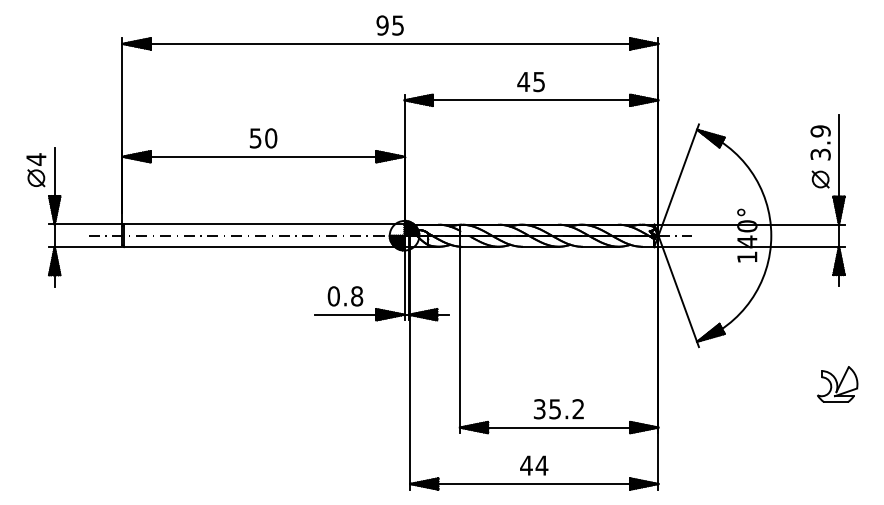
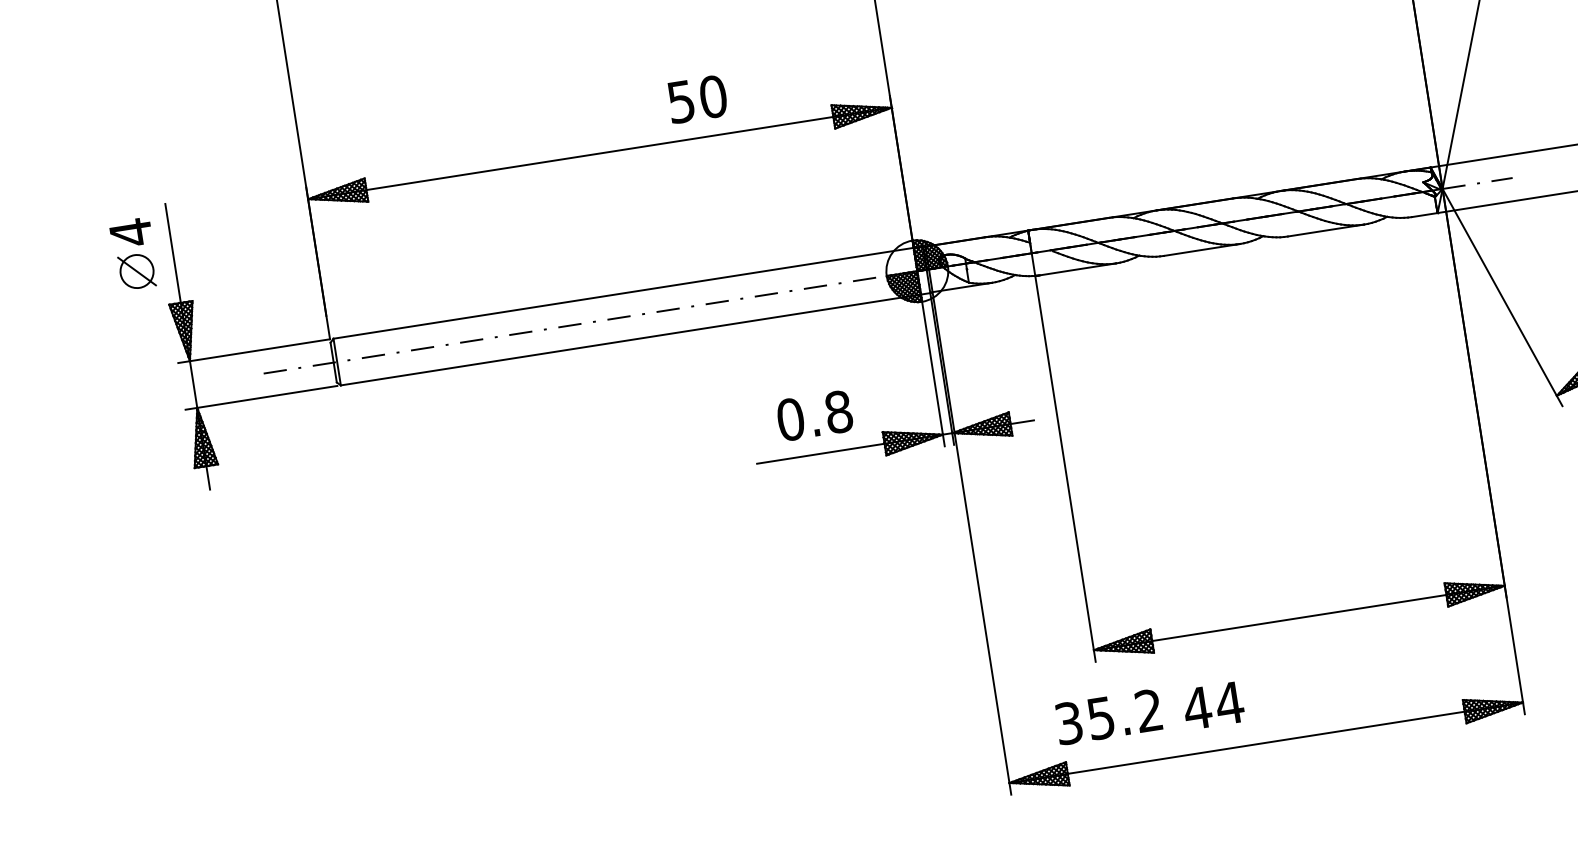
text: (263, 138) -> (697, 99), moved
text: (558, 409) -> (1107, 717), moved
text: (534, 465) -> (1214, 705), moved

